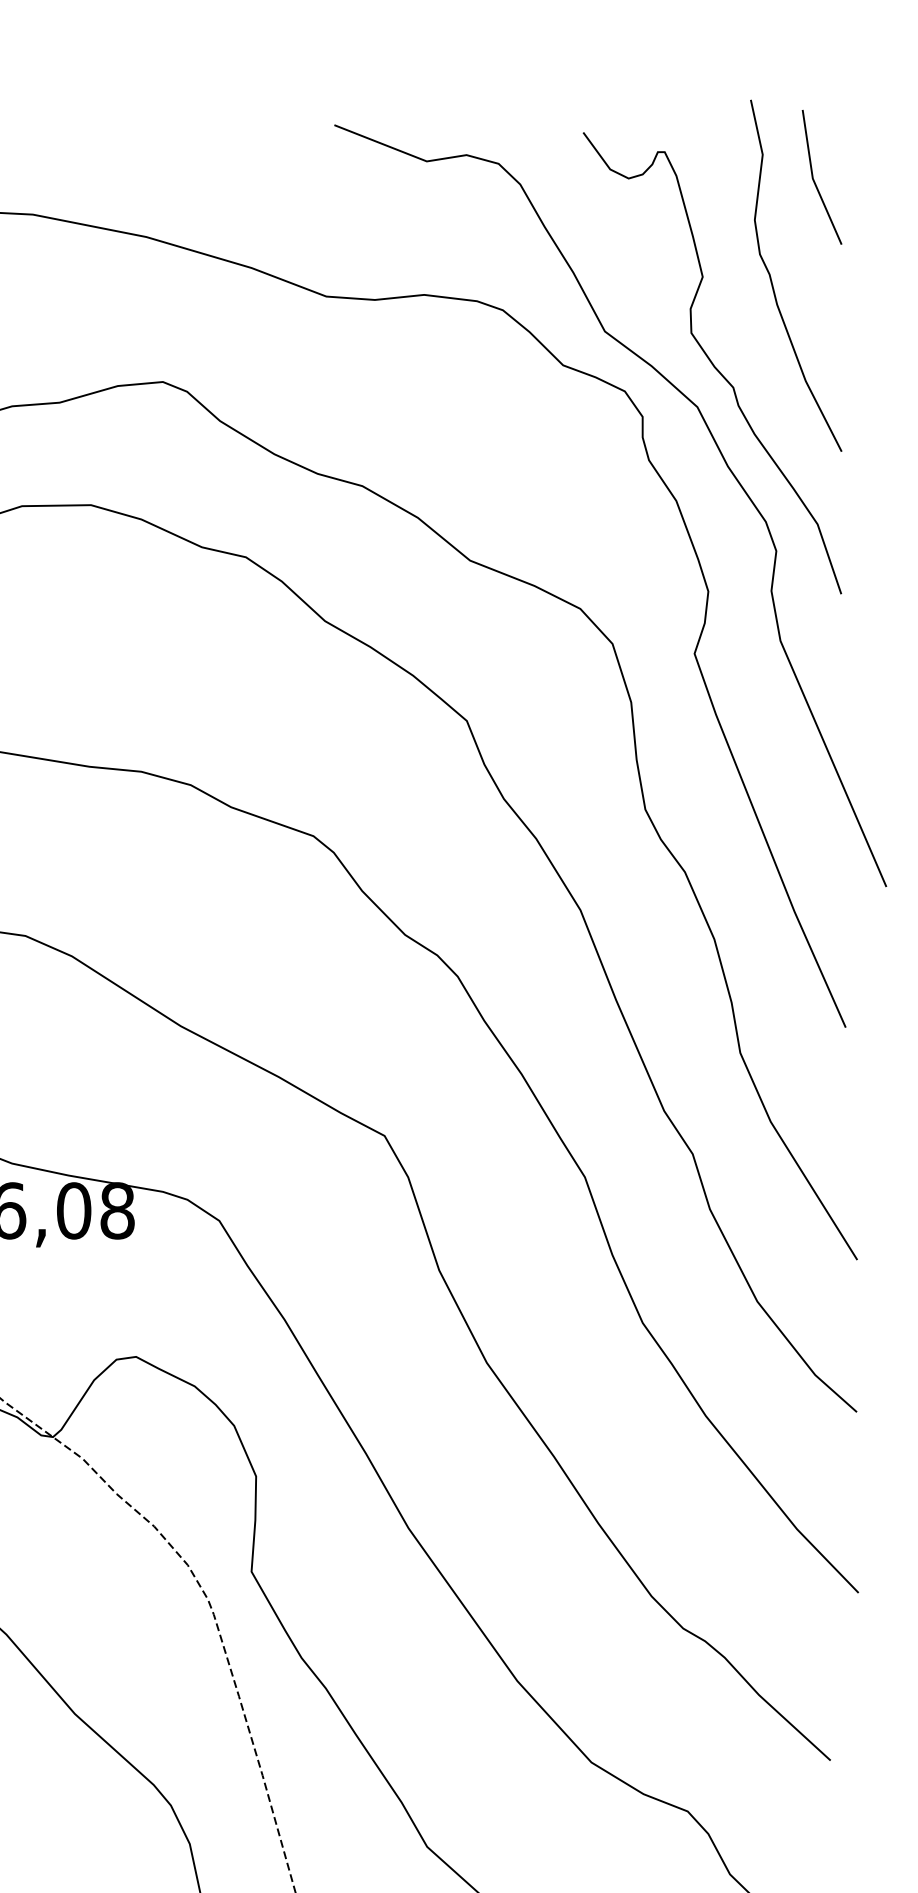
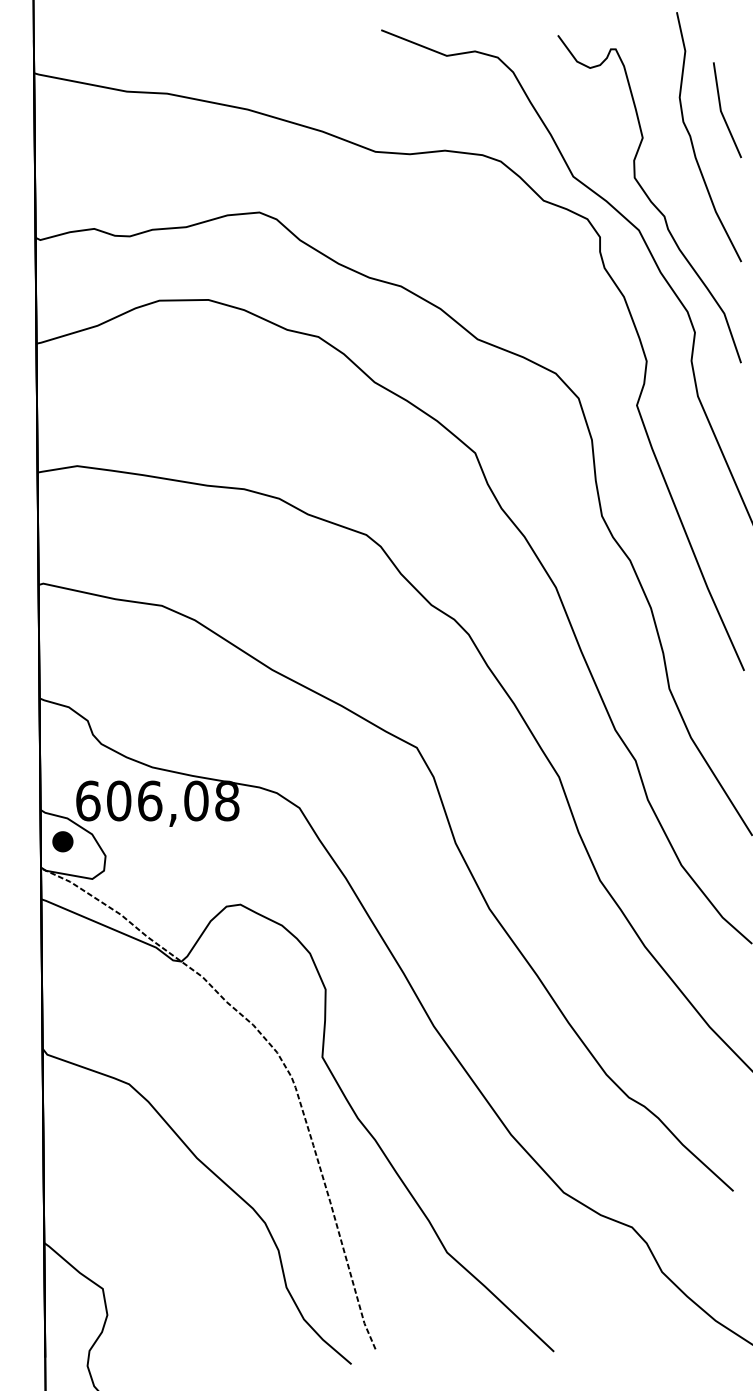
part: (822, 177) -> (727, 110), moved

